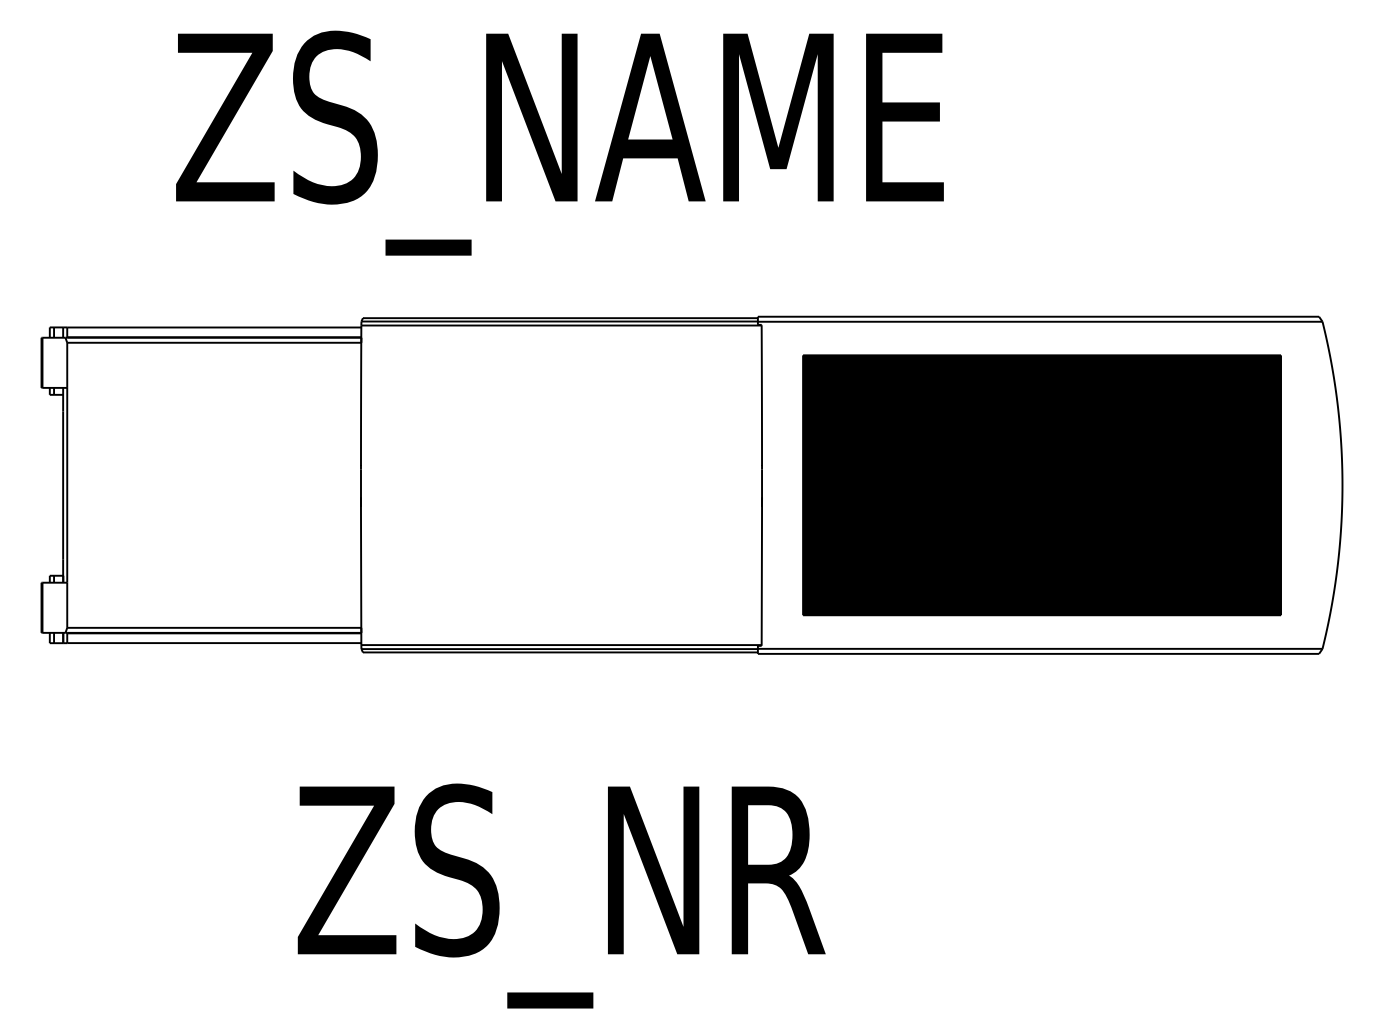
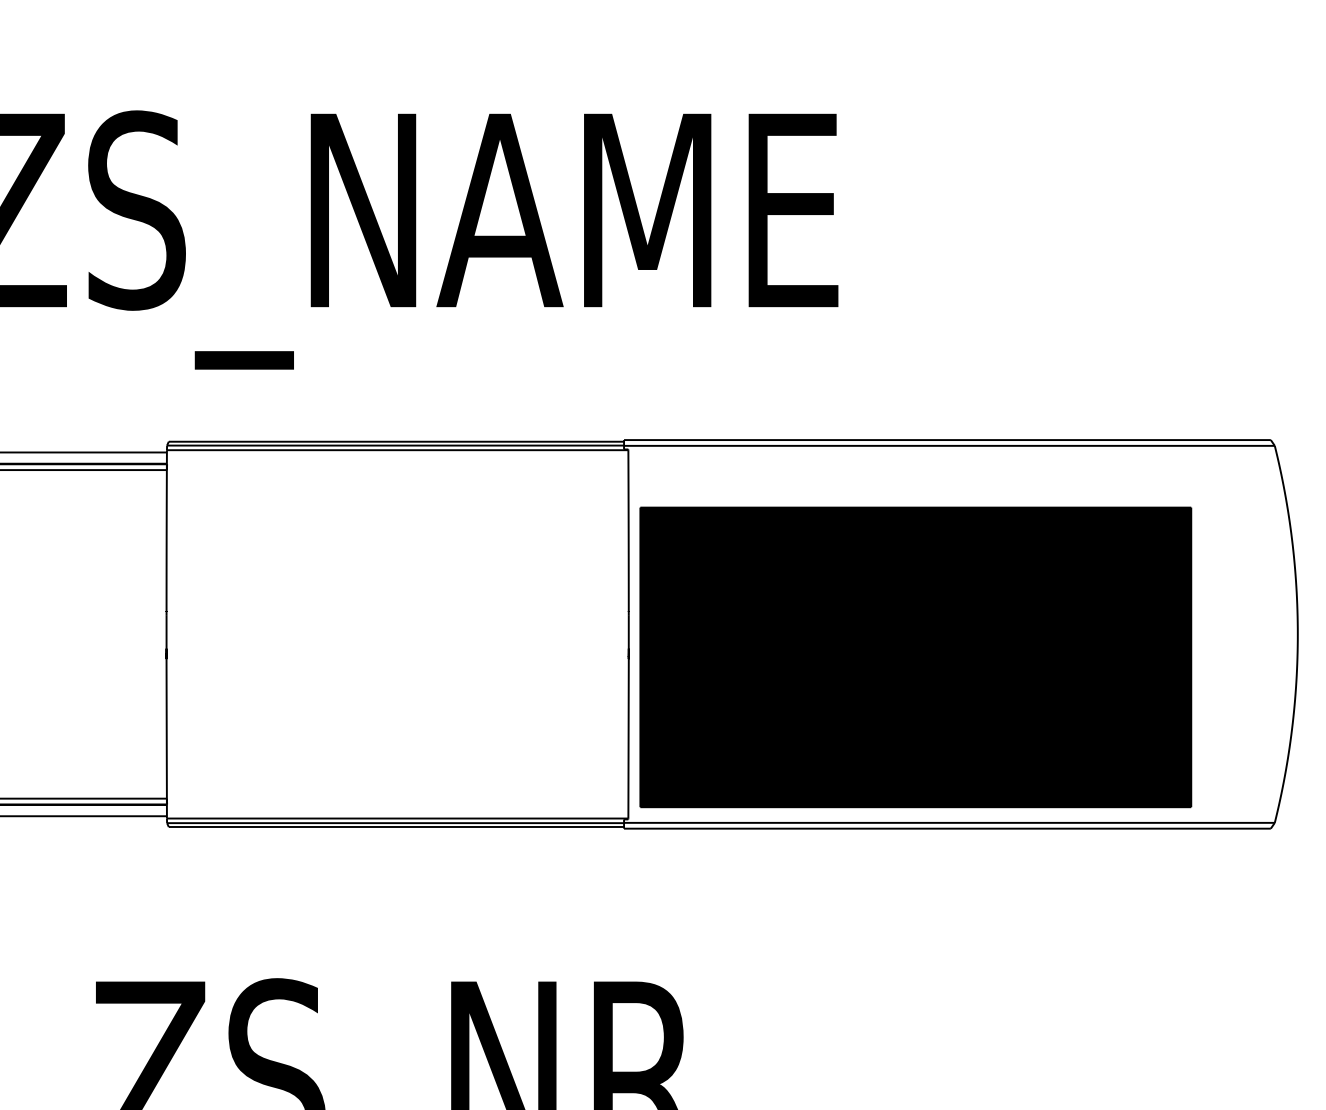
part: (1041, 485) -> (915, 657), moved

